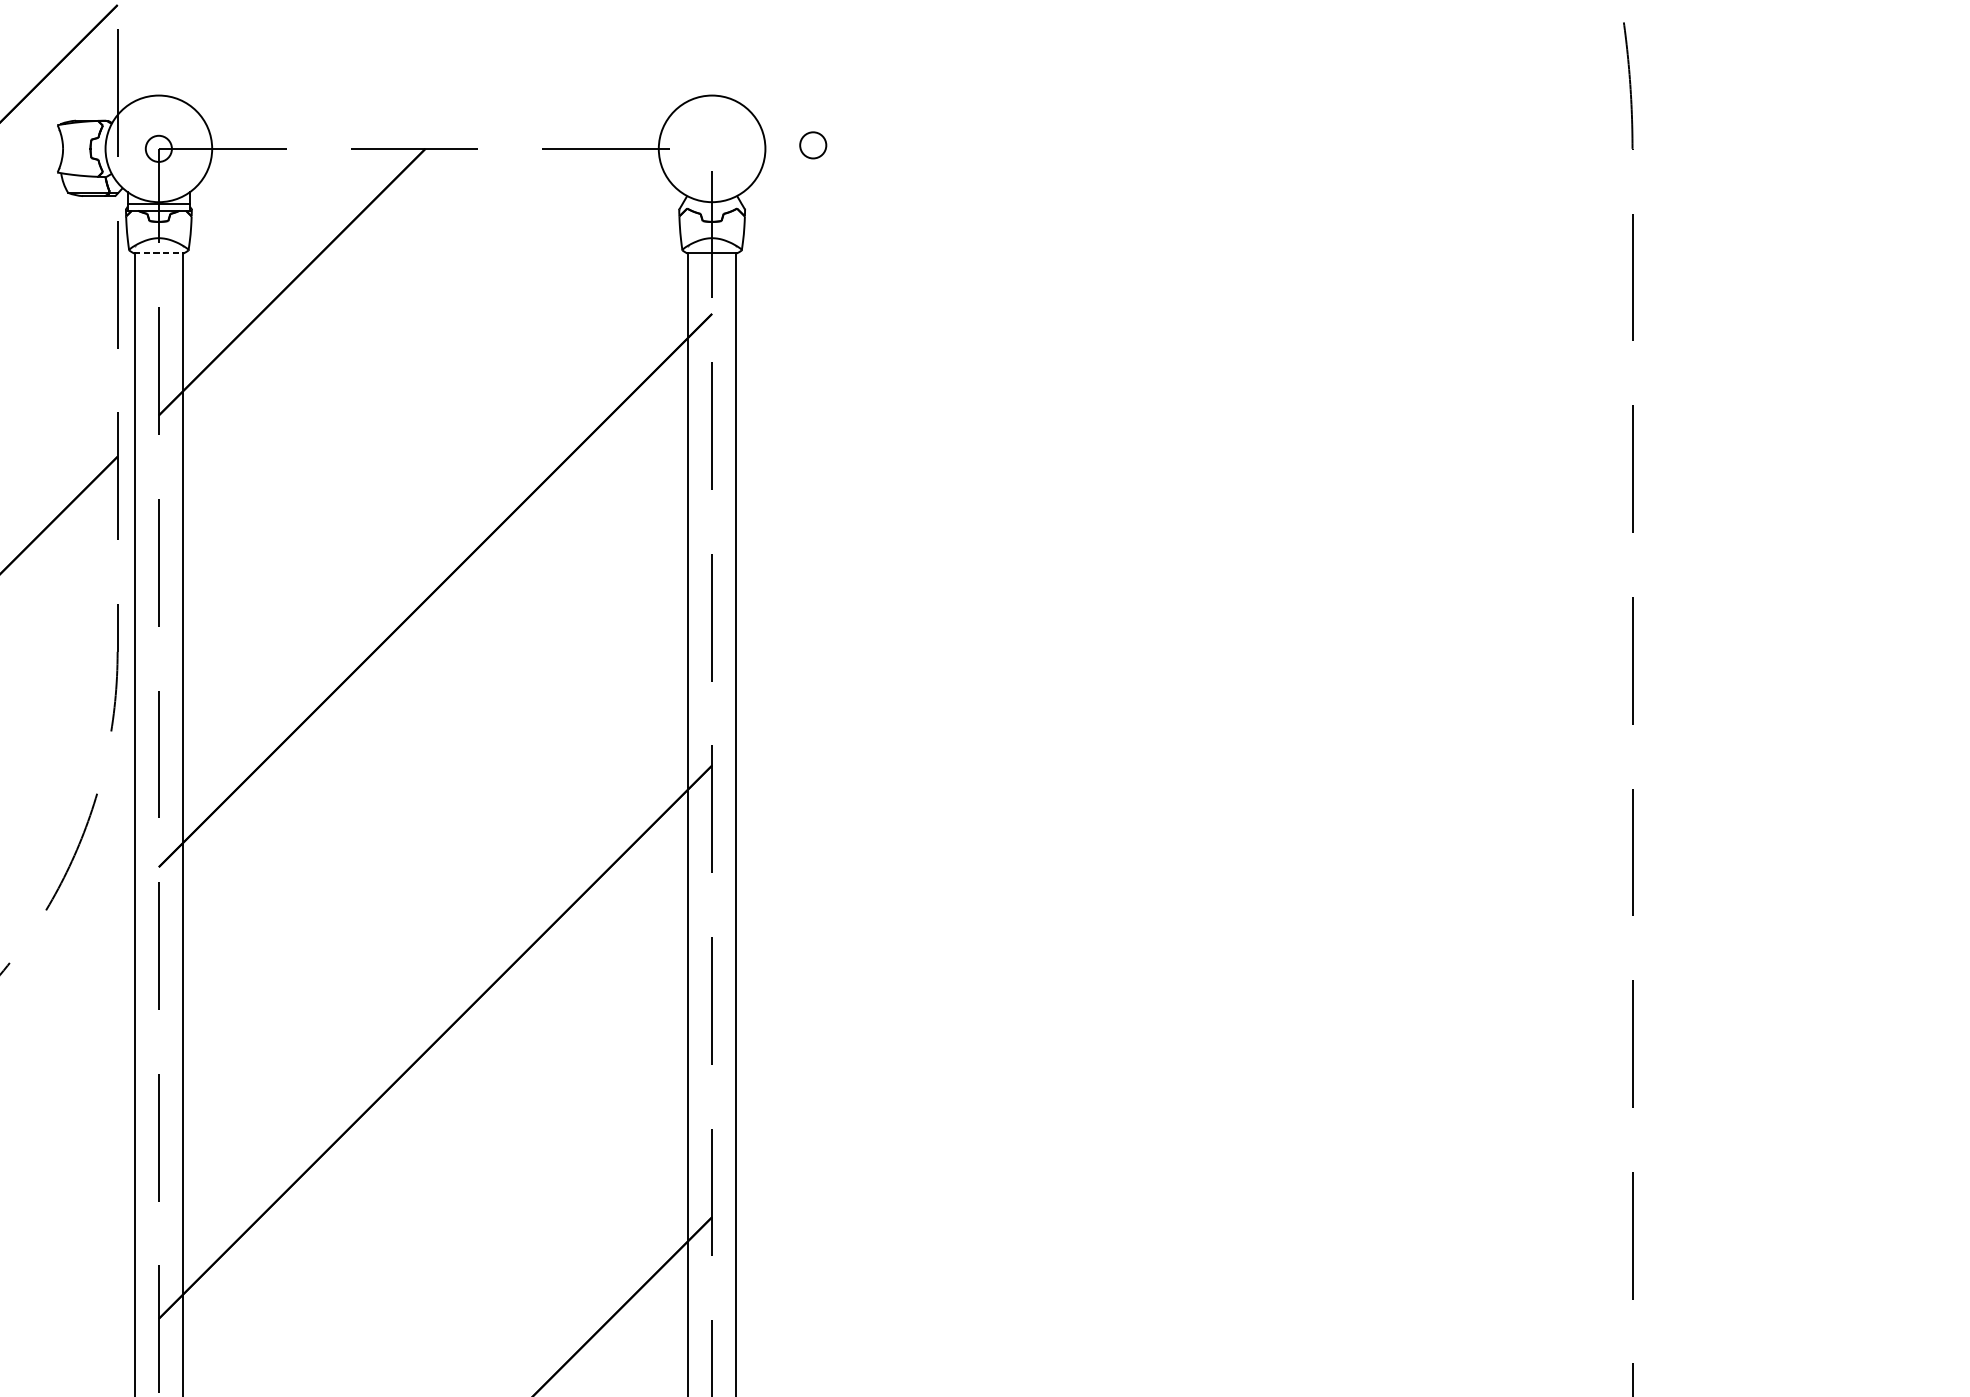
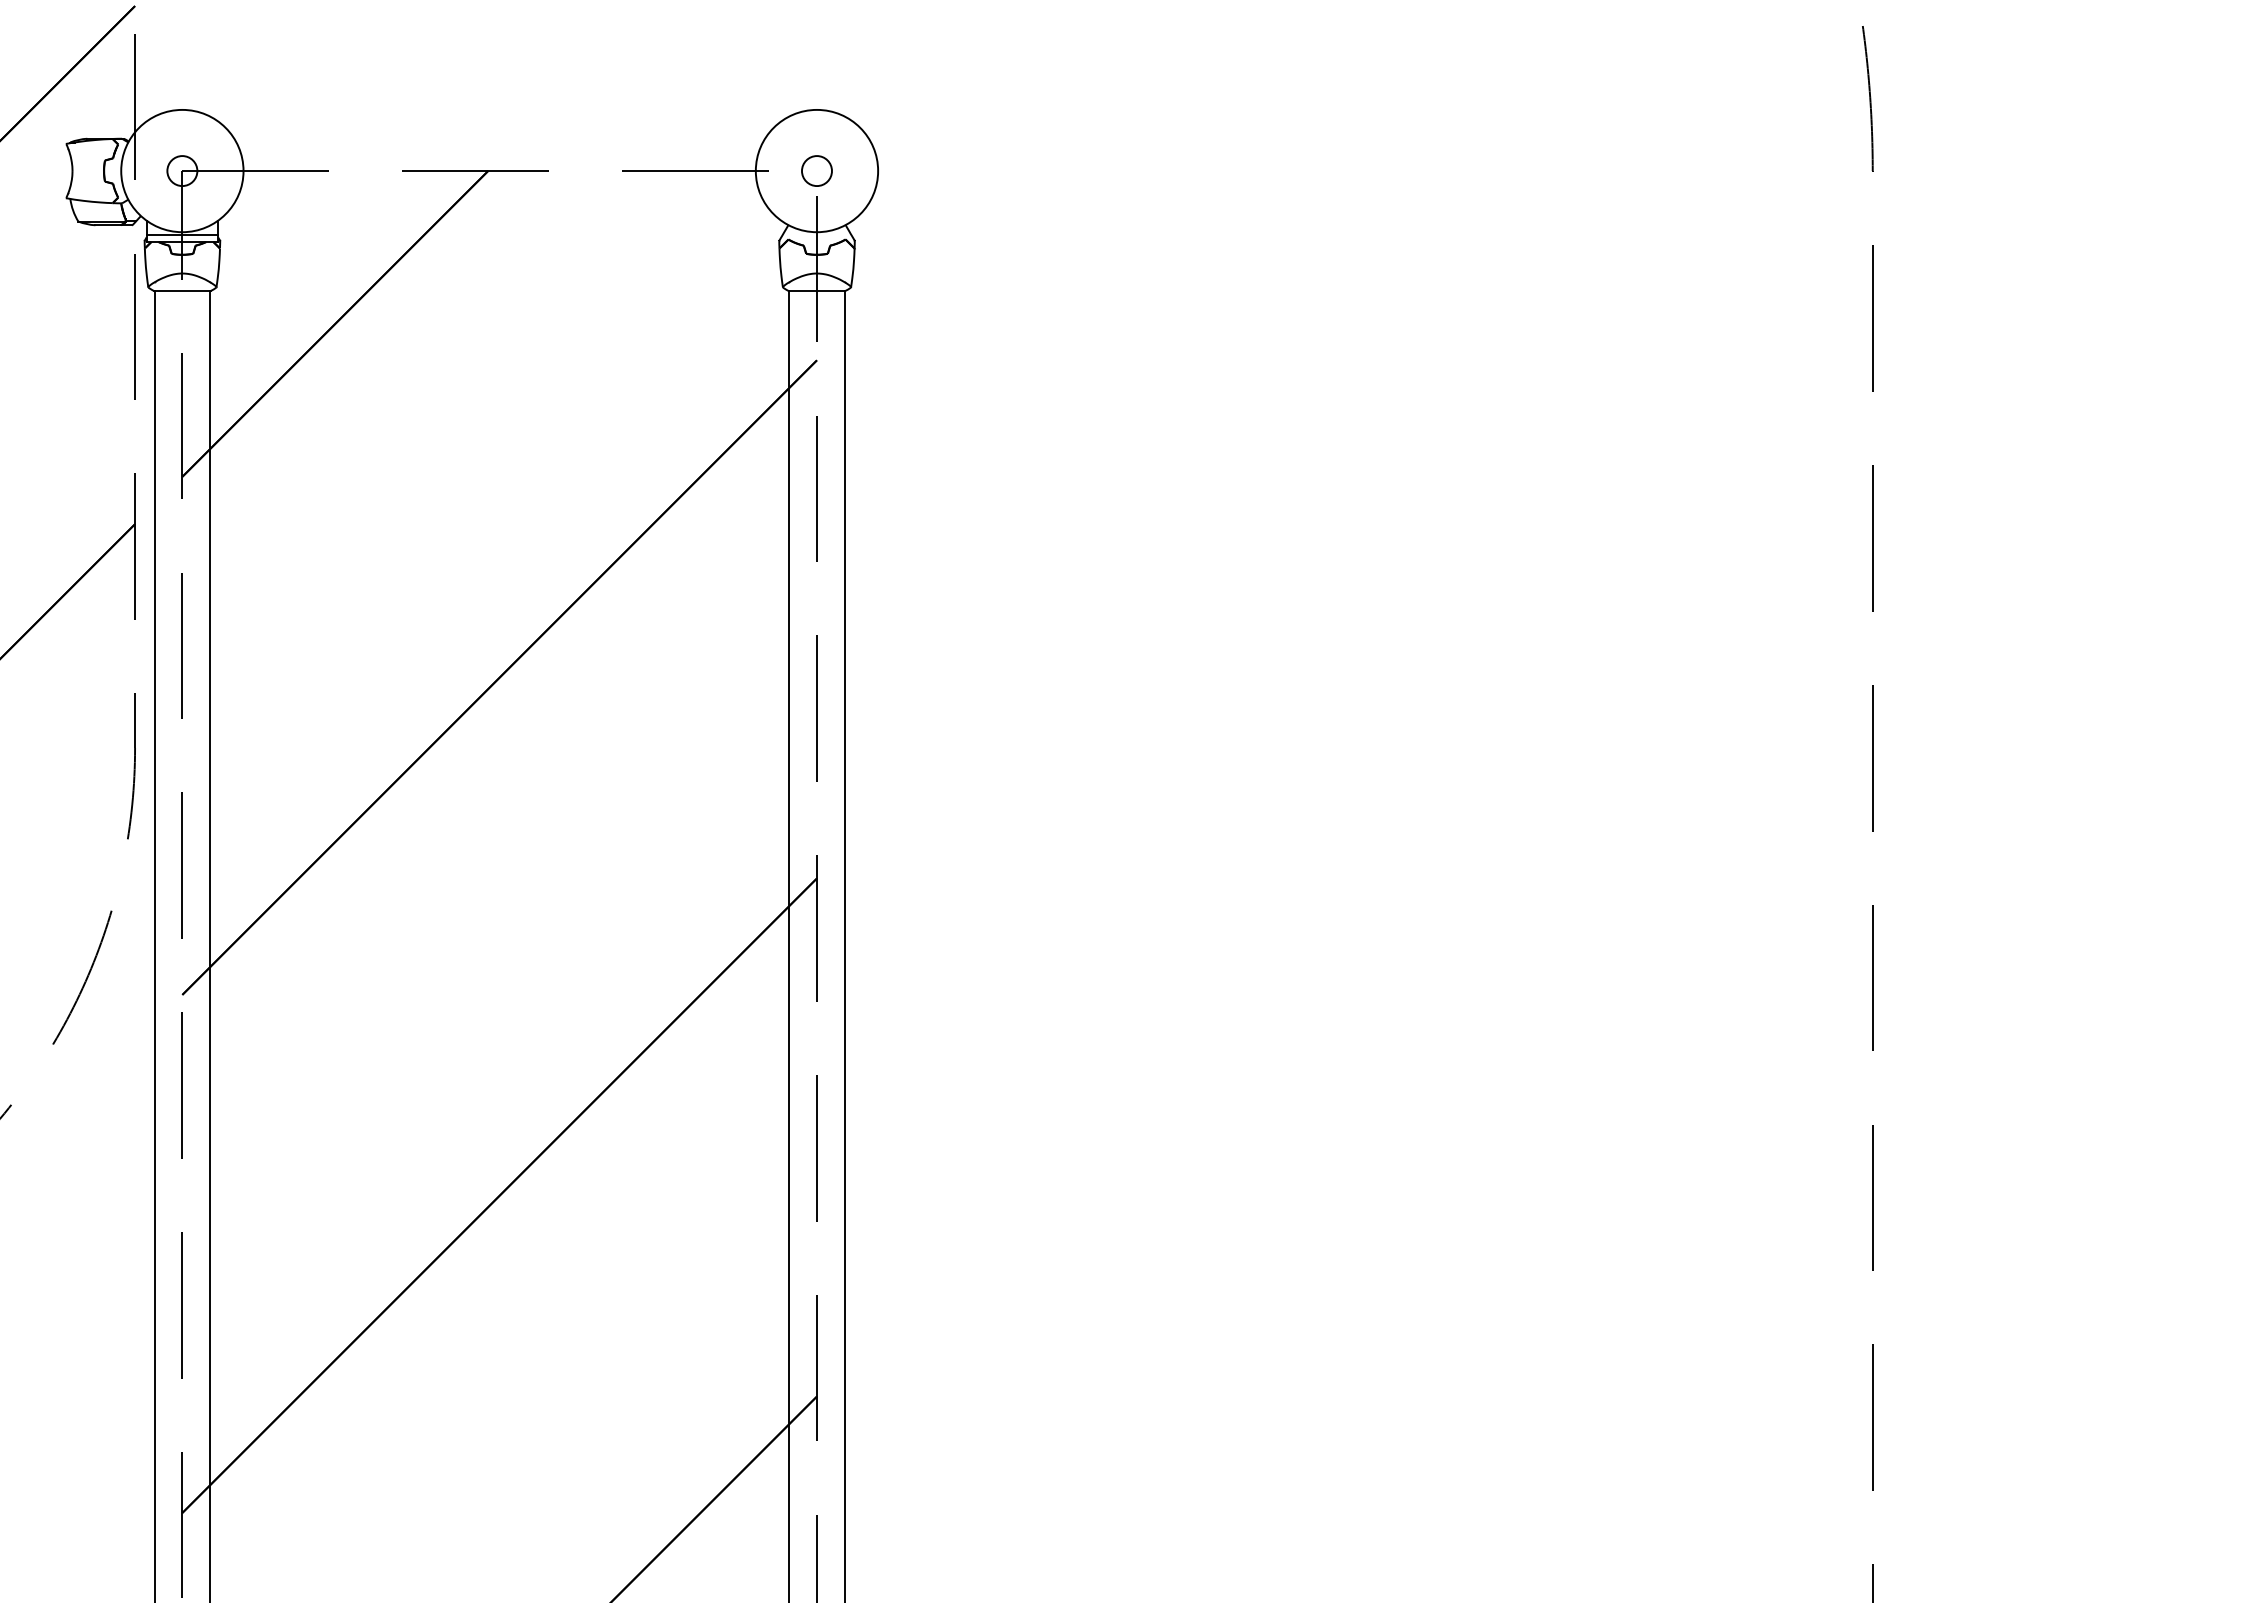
circle: (812, 144) -> (816, 170), moved
line: (158, 253) -> (182, 291), dashed -> solid

